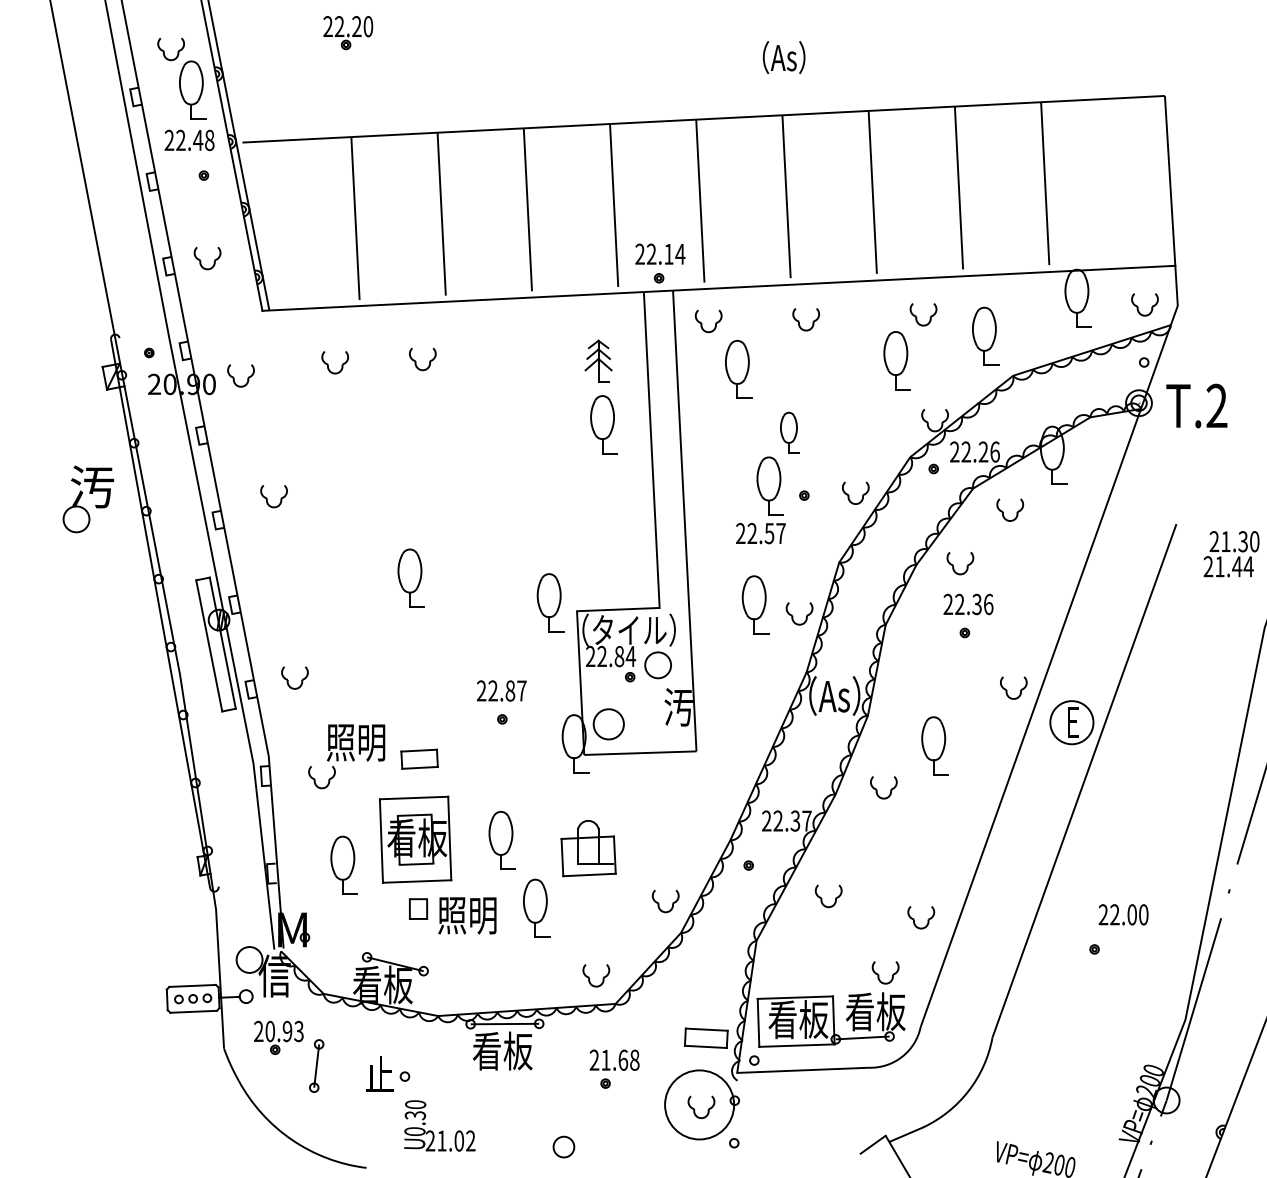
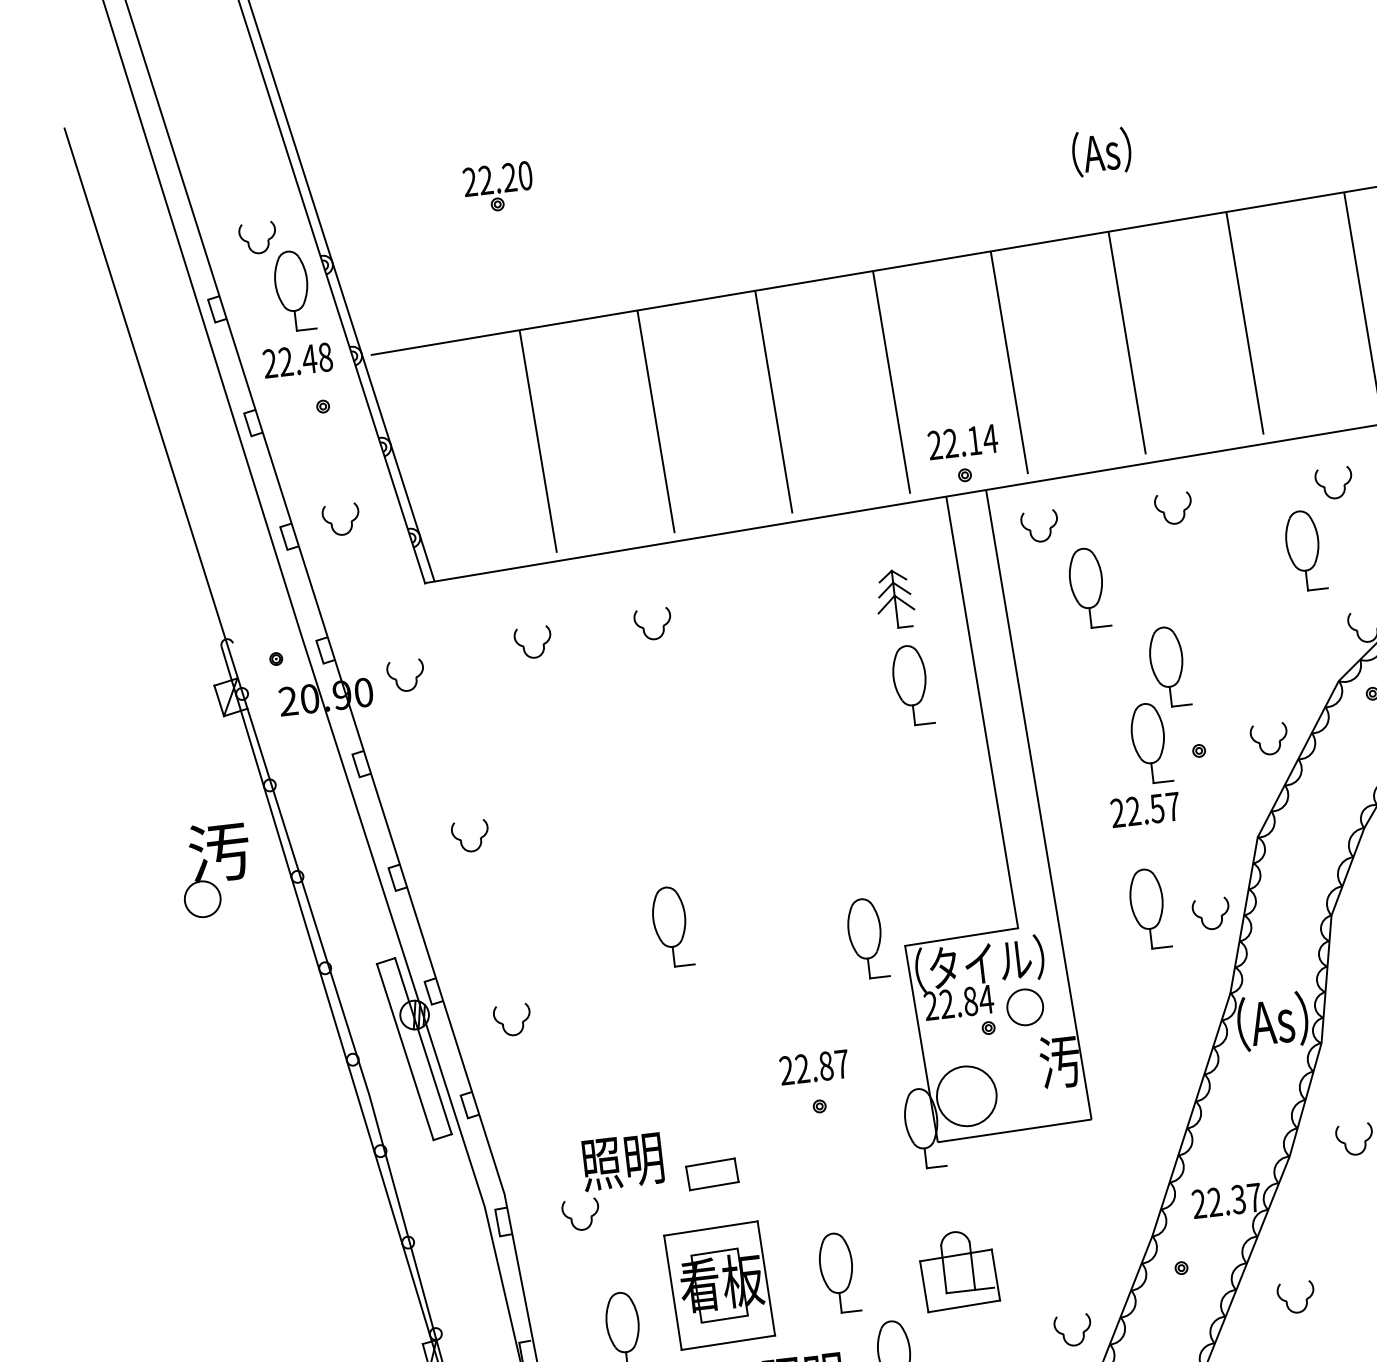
part: (789, 432) -> (1168, 666), size x1.43
part: (288, 680) -> (504, 1024), moved
circle: (608, 723) -> (966, 1095), size x1.43

